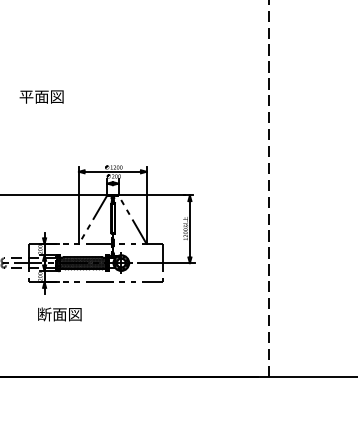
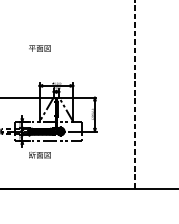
text: (40, 96) -> (39, 48), moved
text: (58, 313) -> (39, 154), moved

